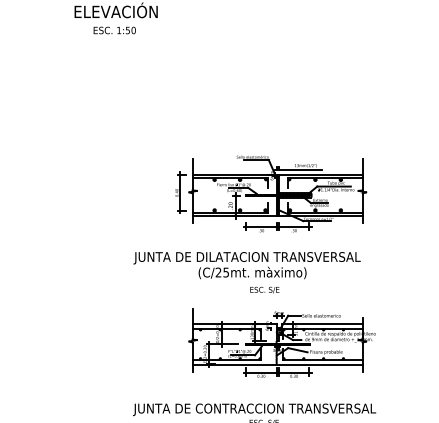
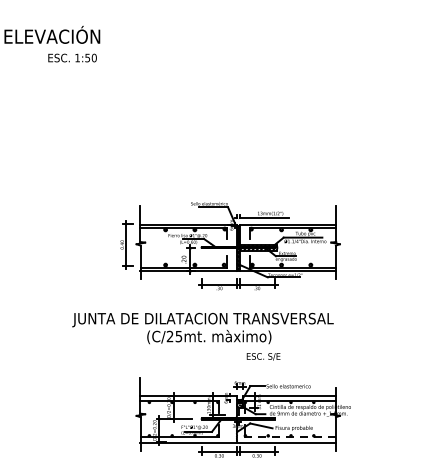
text: (114, 30) -> (72, 58), moved
text: (264, 289) -> (263, 356), moved
line: (322, 359) -> (289, 436), solid -> dashed

